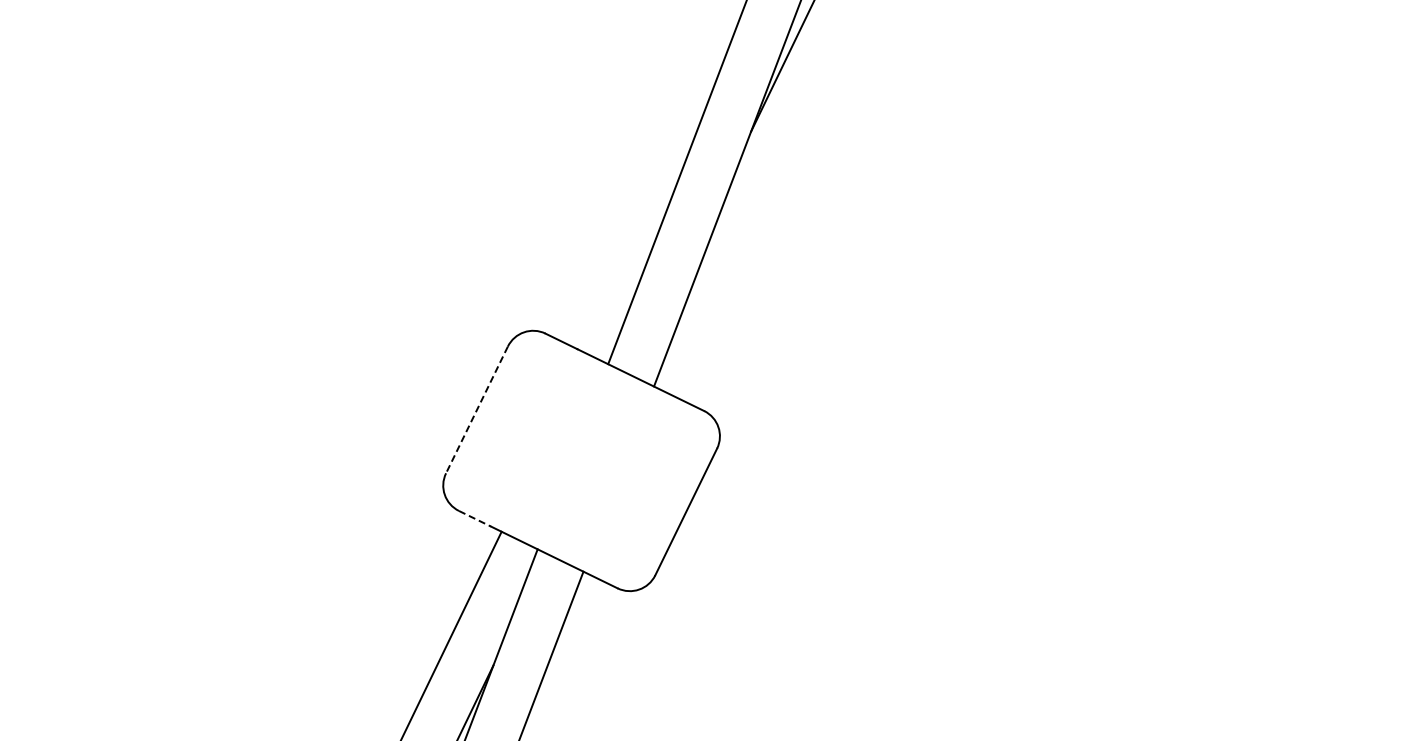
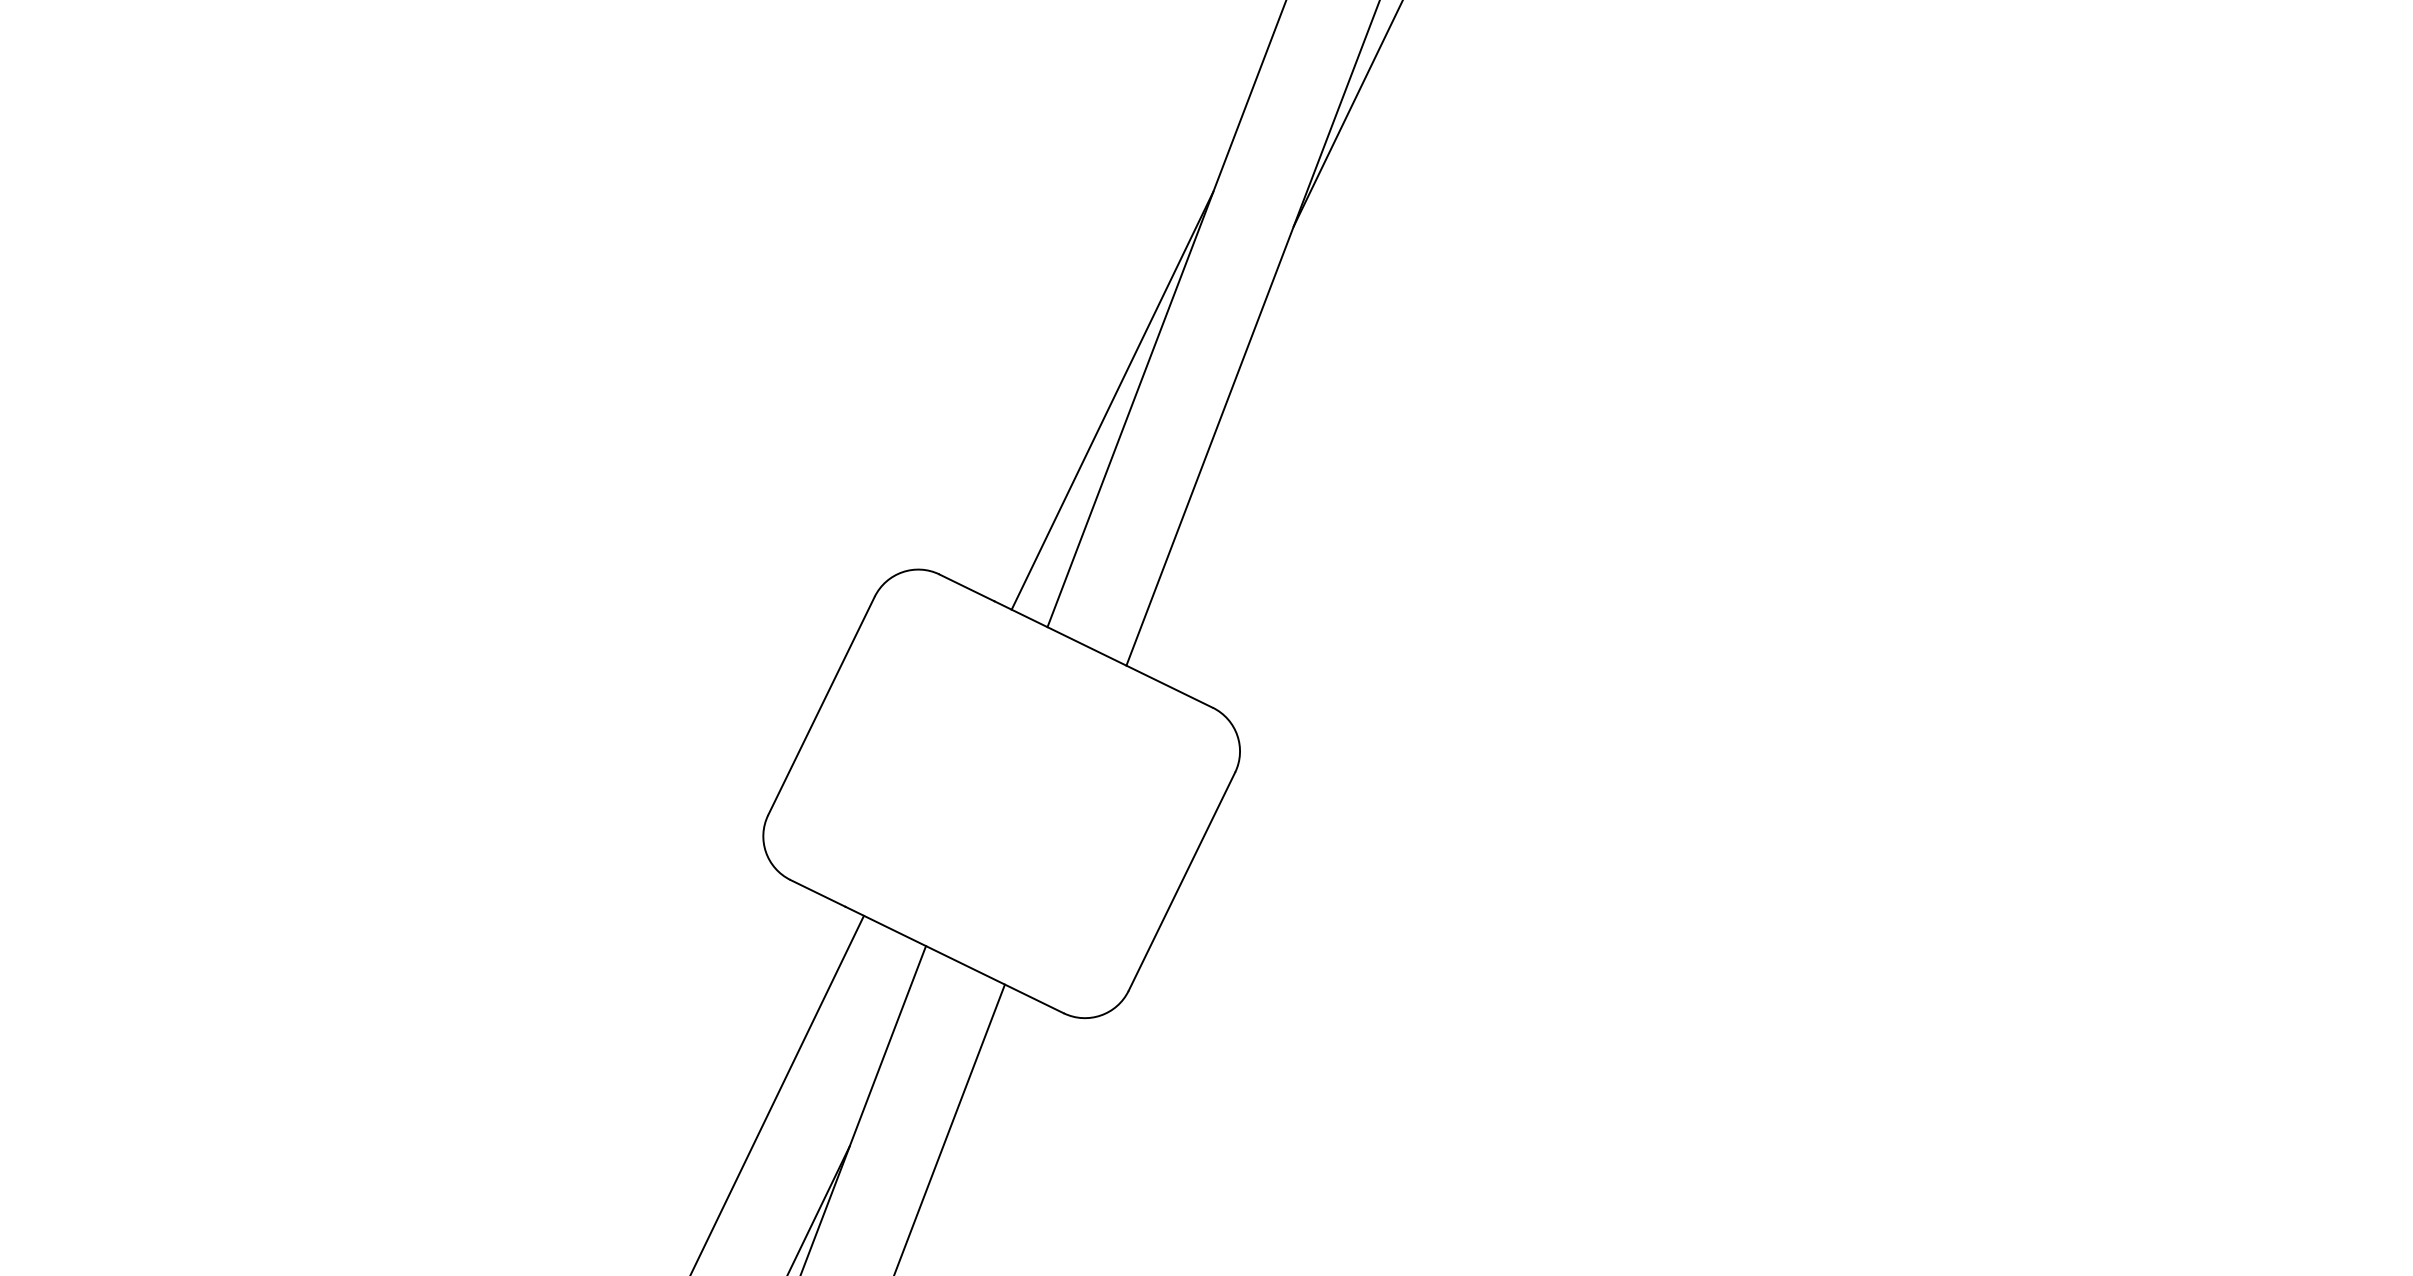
line: (645, 232) -> (1111, 400), added
line: (476, 410) -> (820, 706), dashed -> solid
line: (475, 518) -> (818, 892), dashed -> solid

